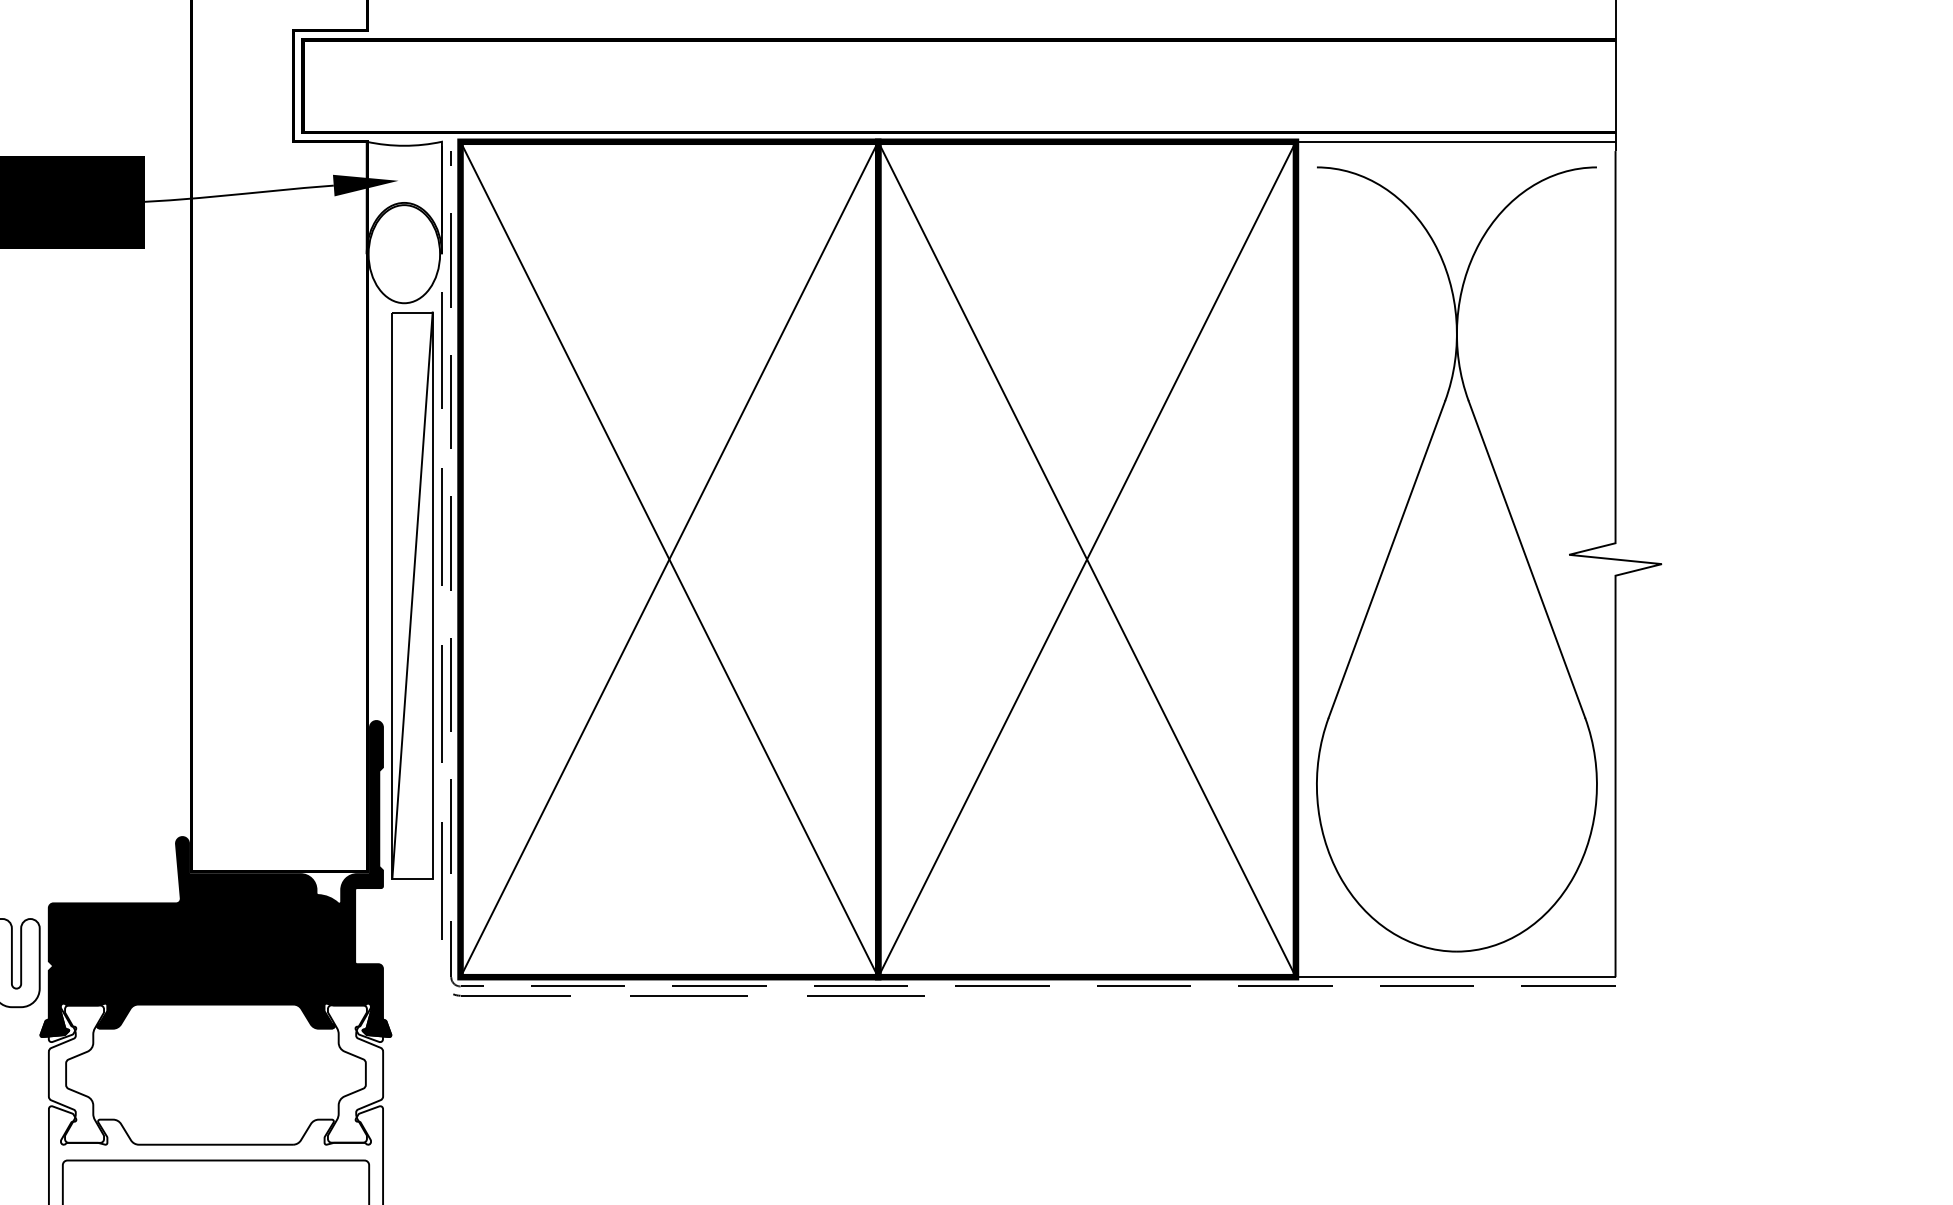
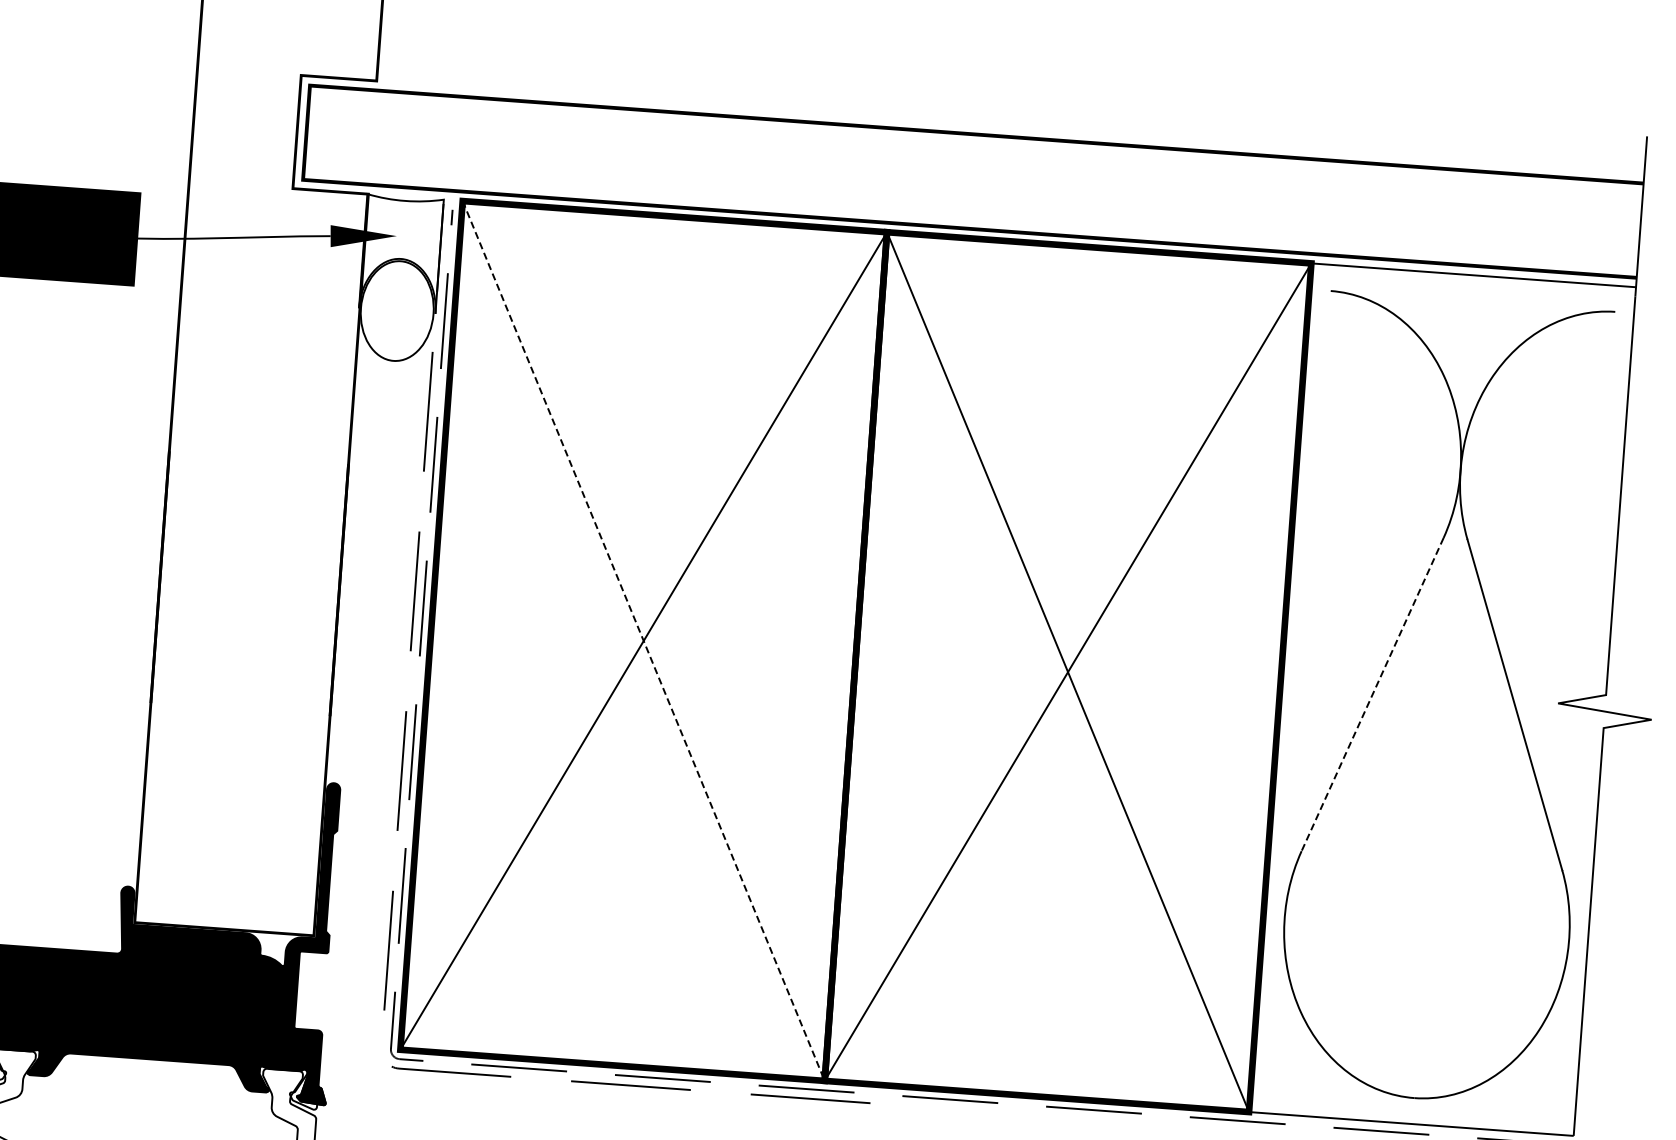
line: (669, 559) -> (643, 641), solid -> dashed
line: (1386, 559) -> (1372, 694), solid -> dashed
part: (412, 595) -> (380, 658), removed

